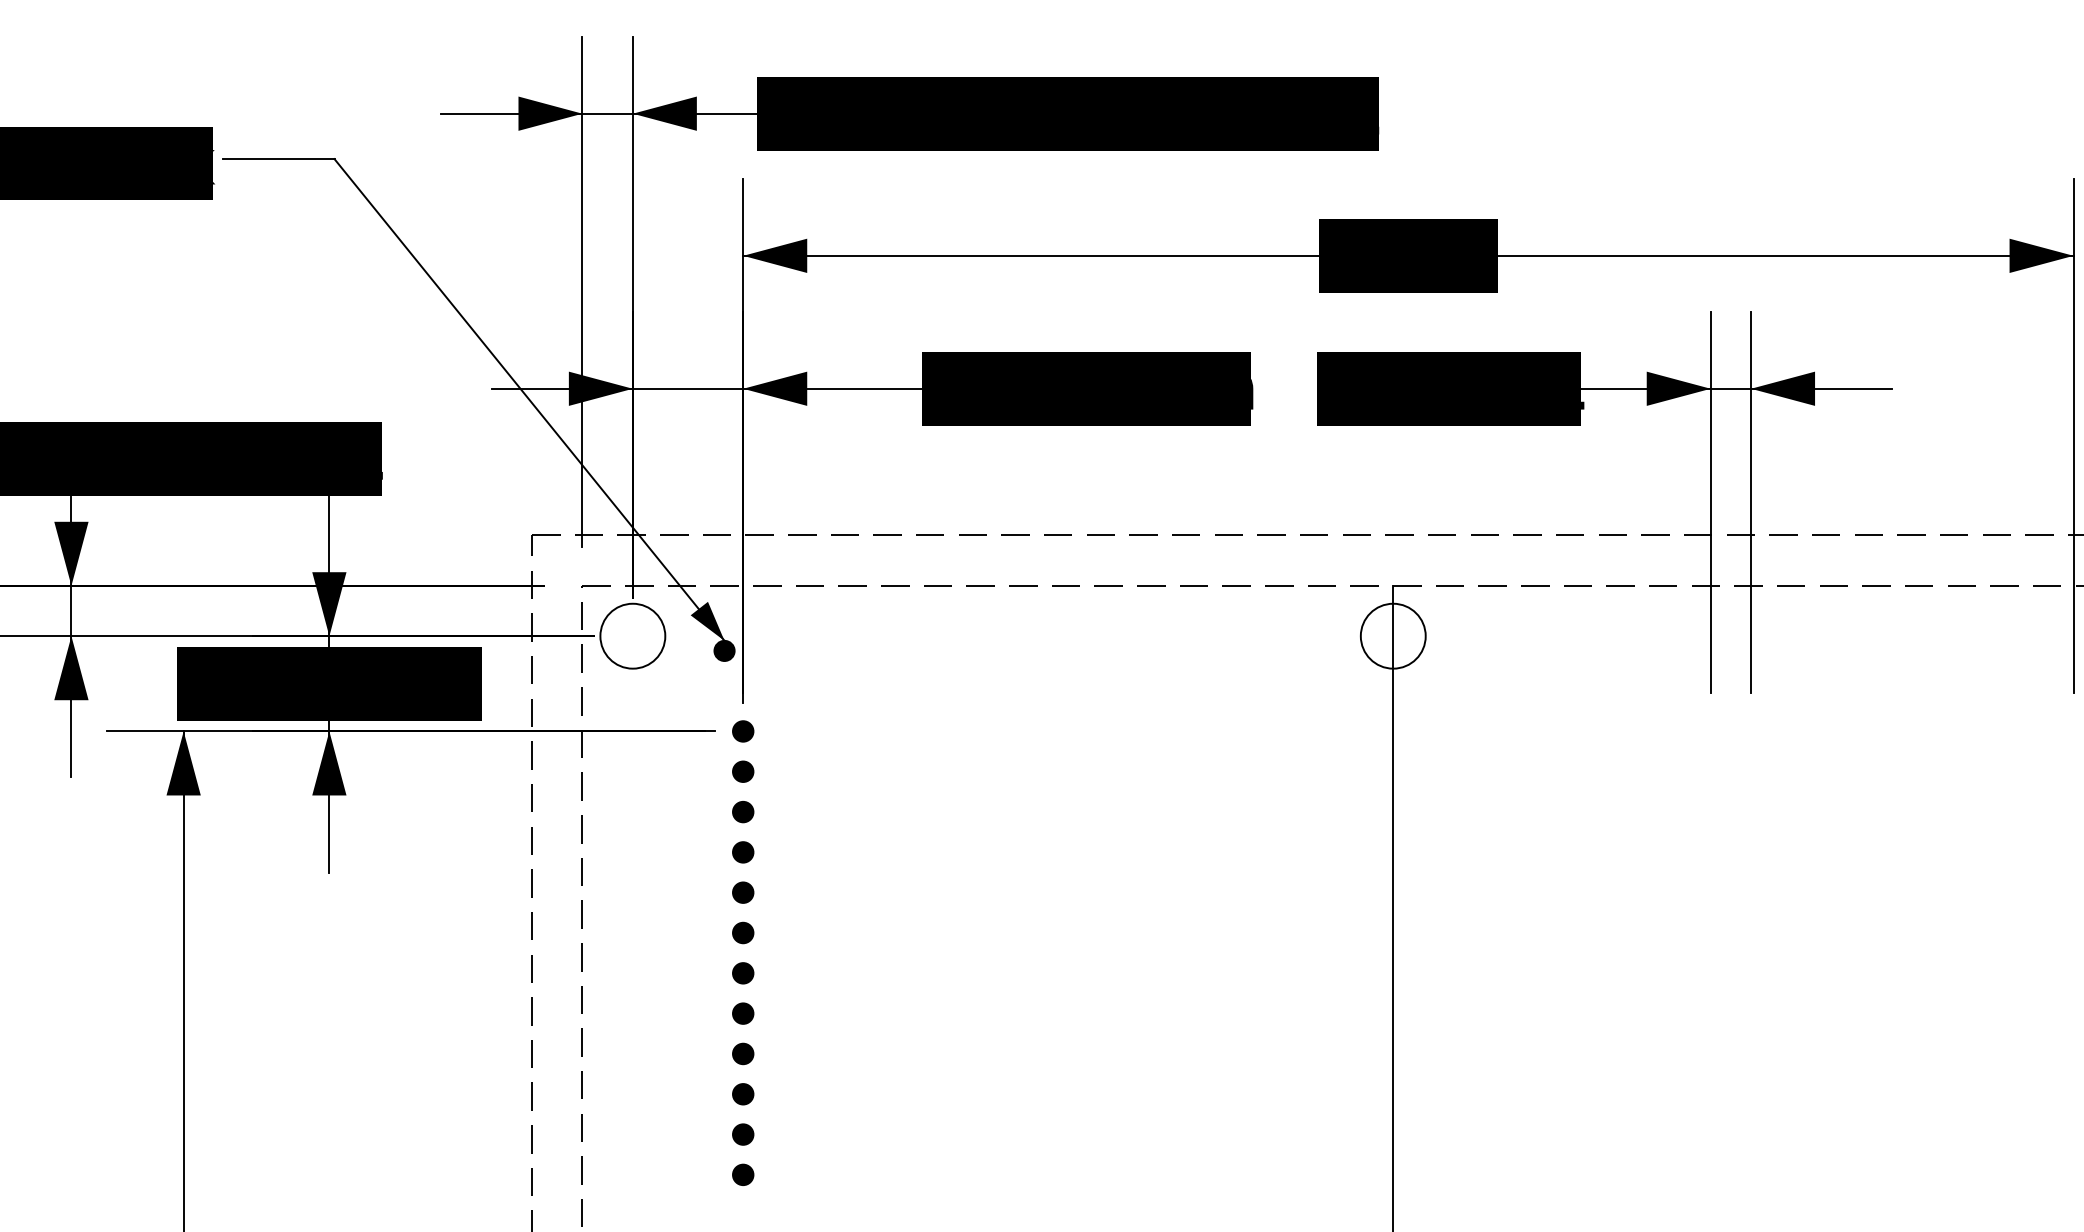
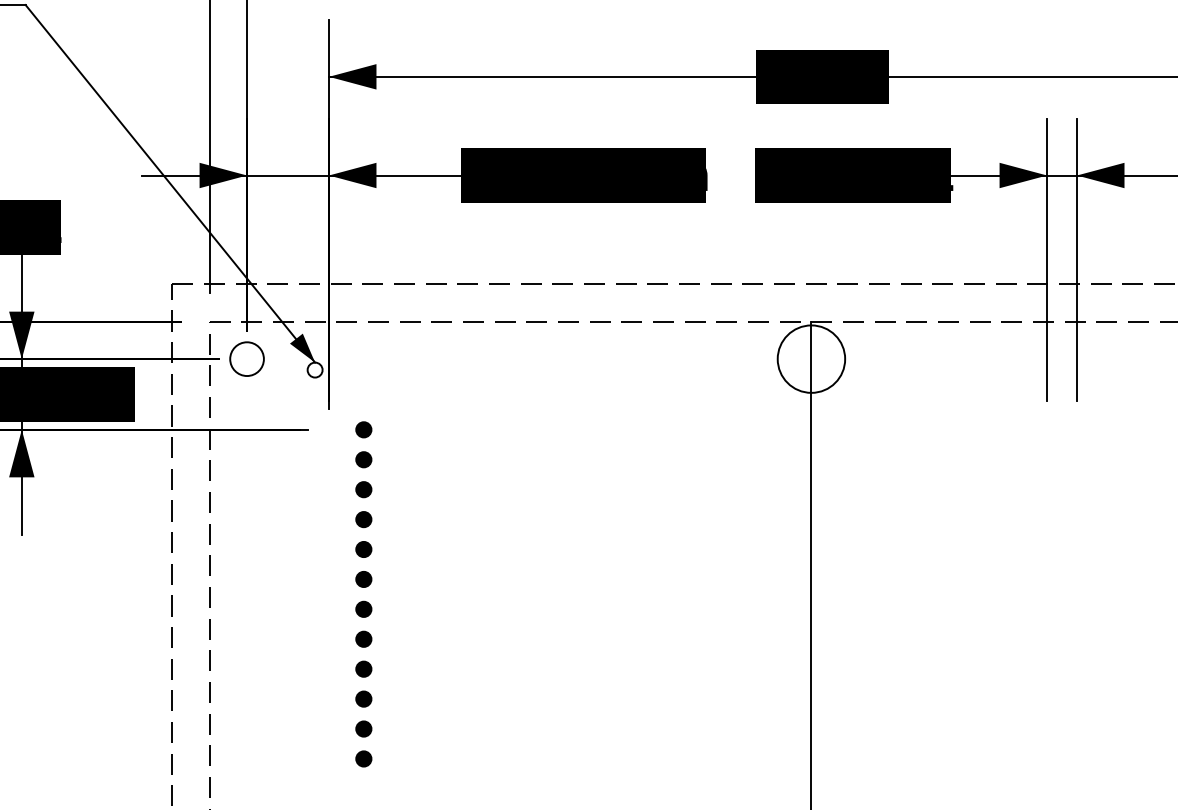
circle: (632, 635) -> (246, 358), size x0.7
circle: (1392, 635) -> (810, 358), size x1.4
fill: (724, 650) -> (315, 369), removed
part: (743, 944) -> (364, 587), moved

